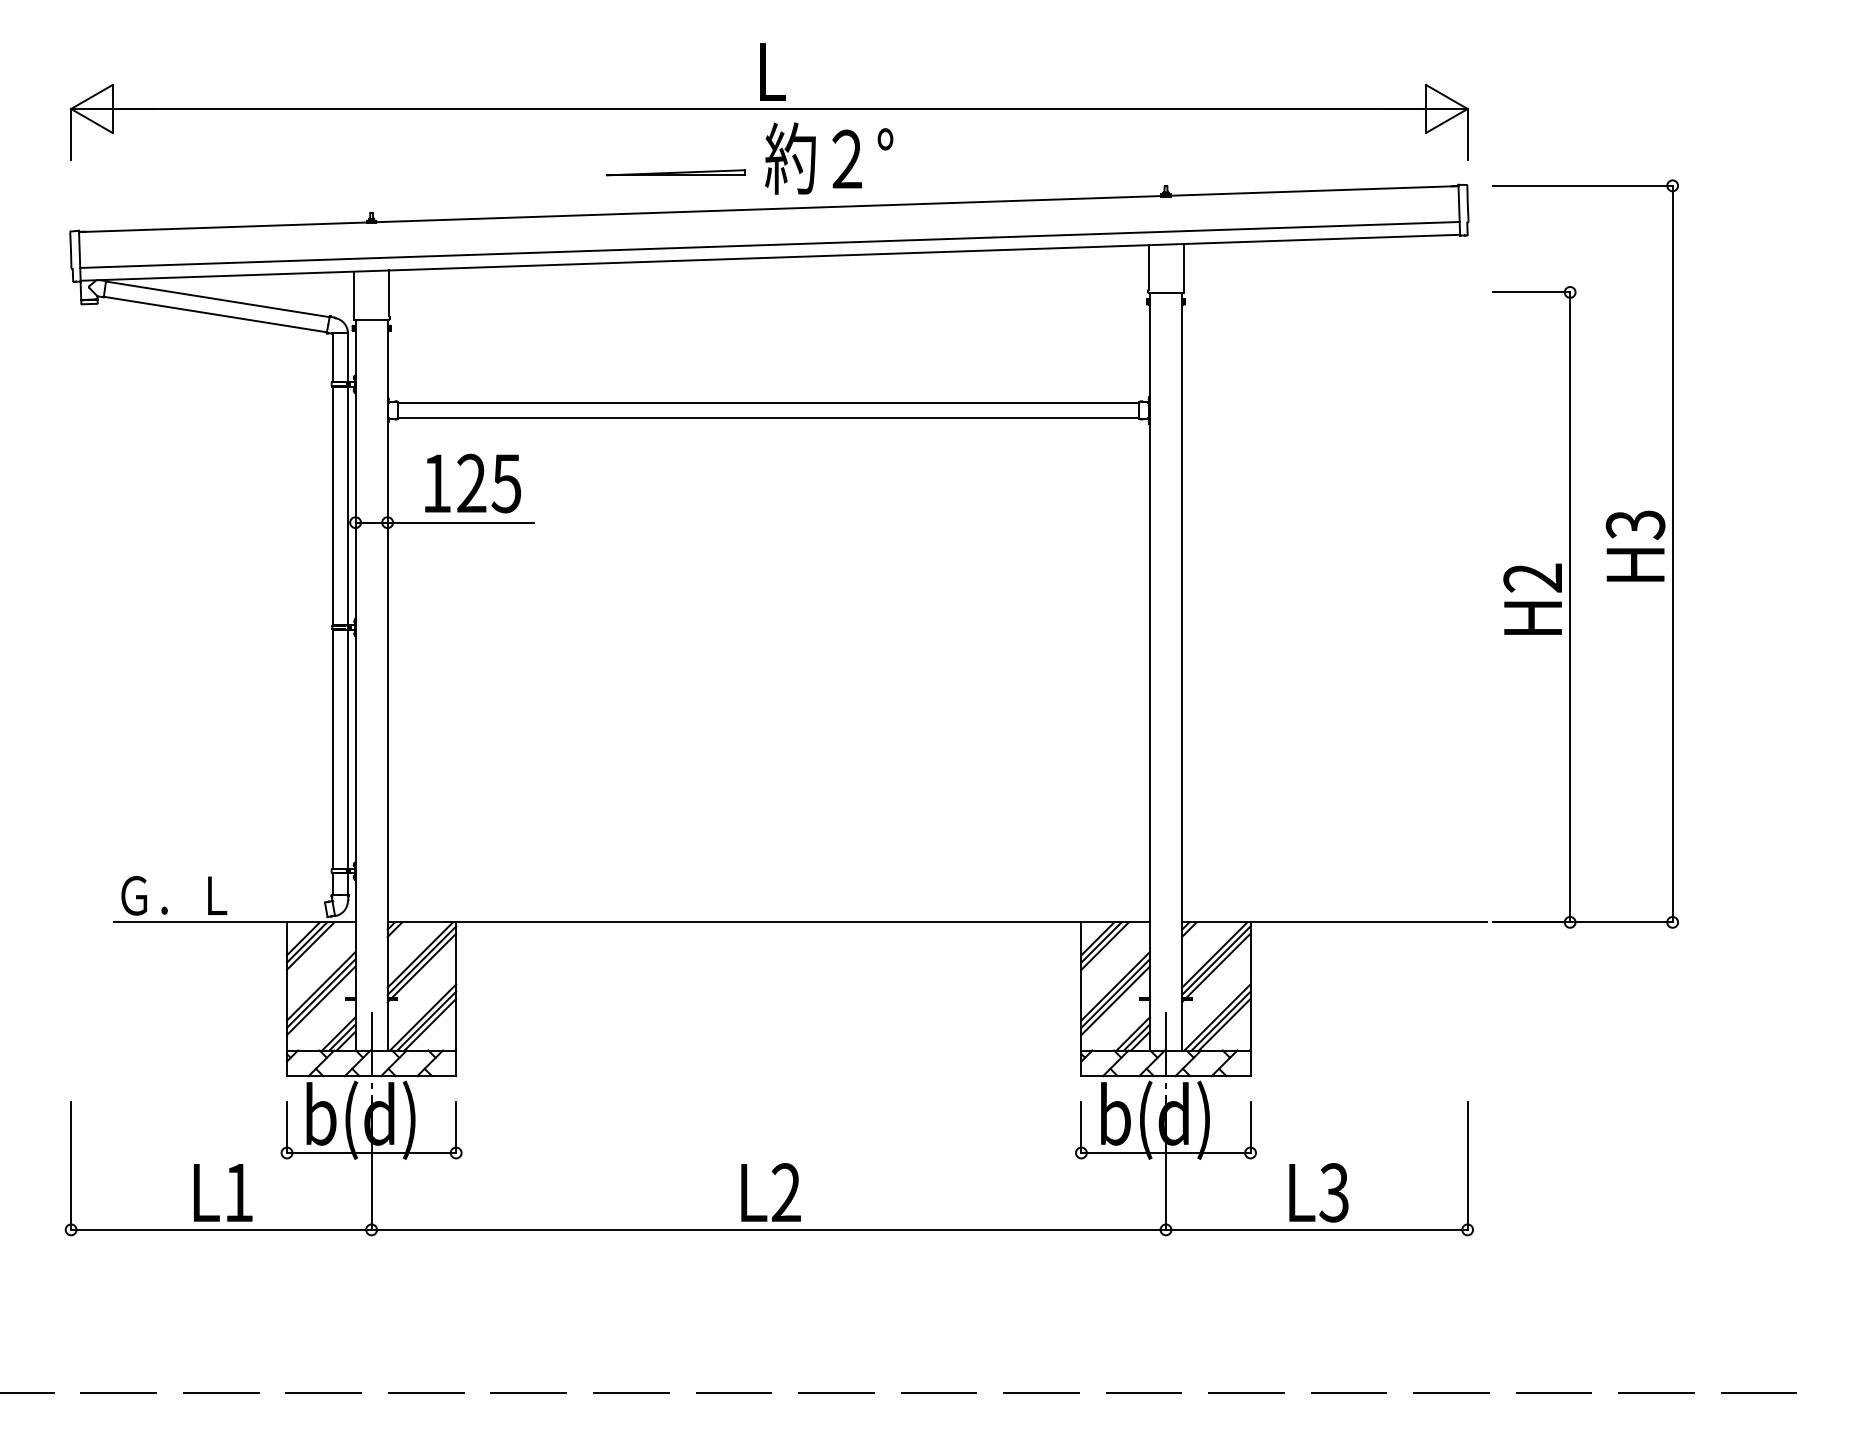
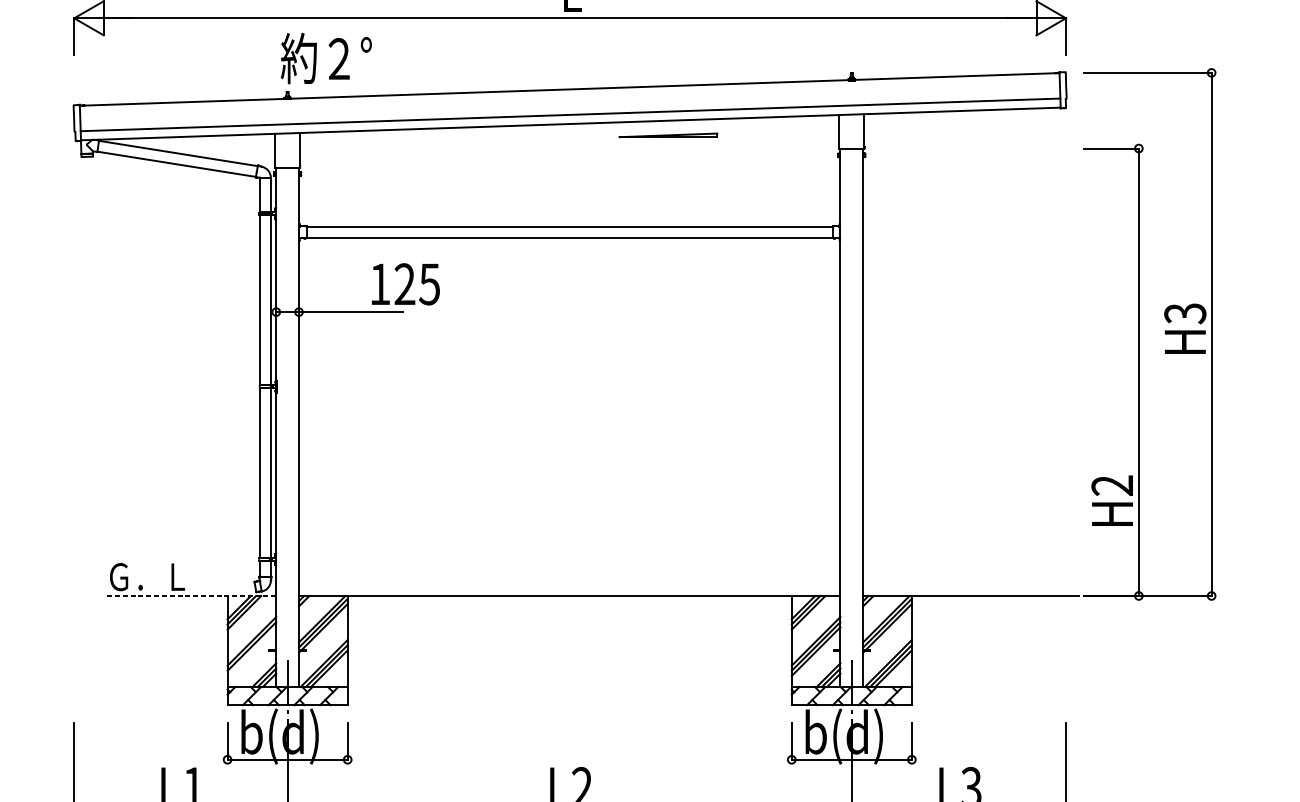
text: (829, 158) -> (326, 58), moved
part: (675, 172) -> (668, 135), moved
text: (472, 483) -> (405, 284), moved
text: (1532, 598) -> (1112, 500), moved
line: (234, 922) -> (190, 596), solid -> dashed
line: (321, 1000) -> (252, 651), removed

